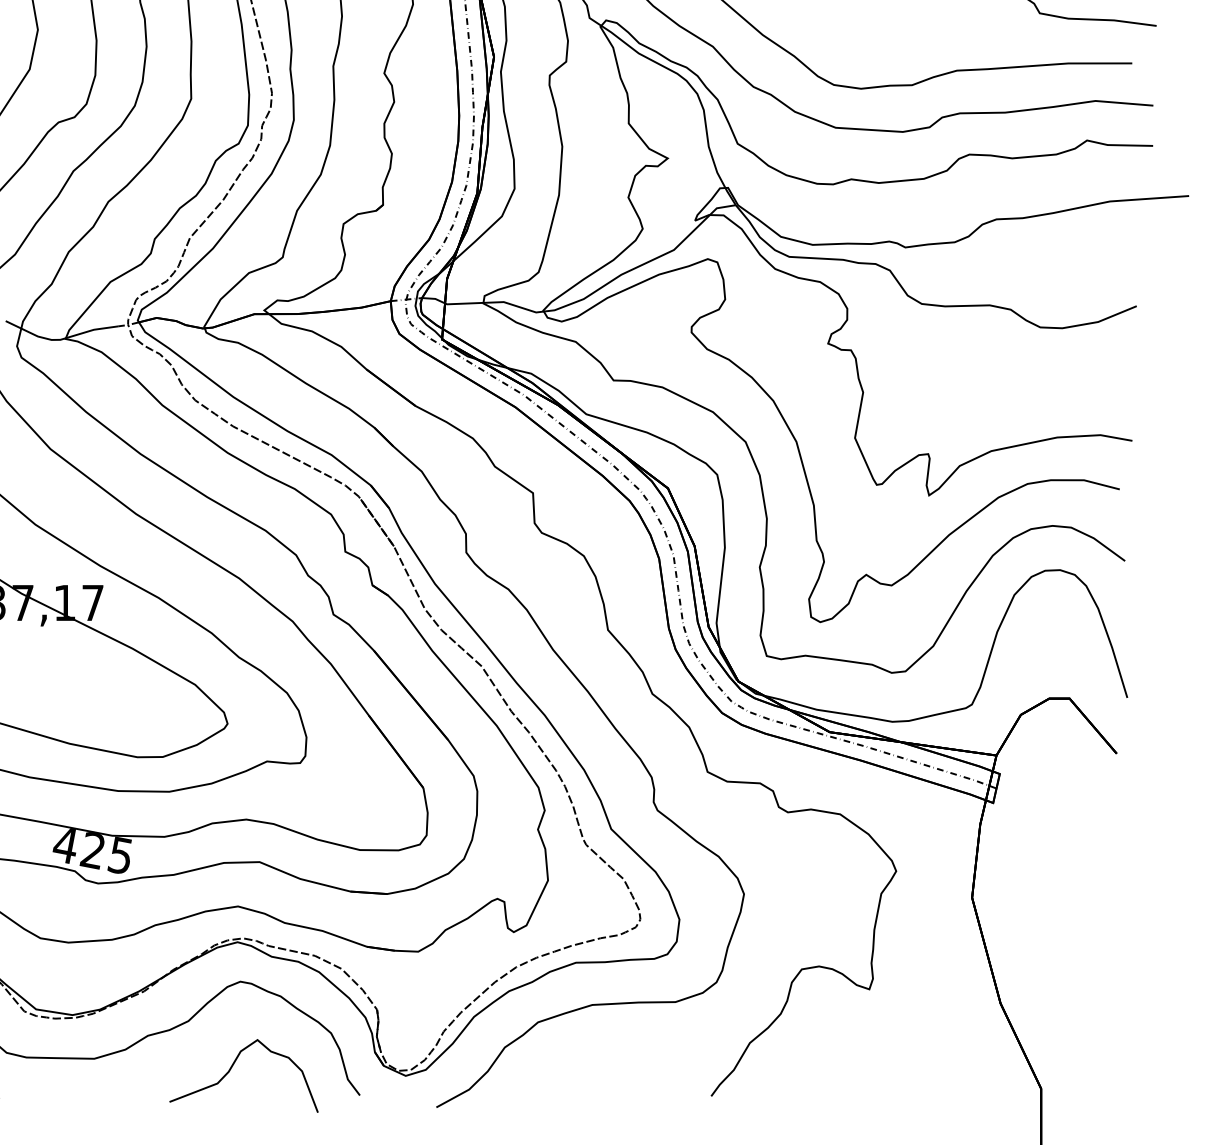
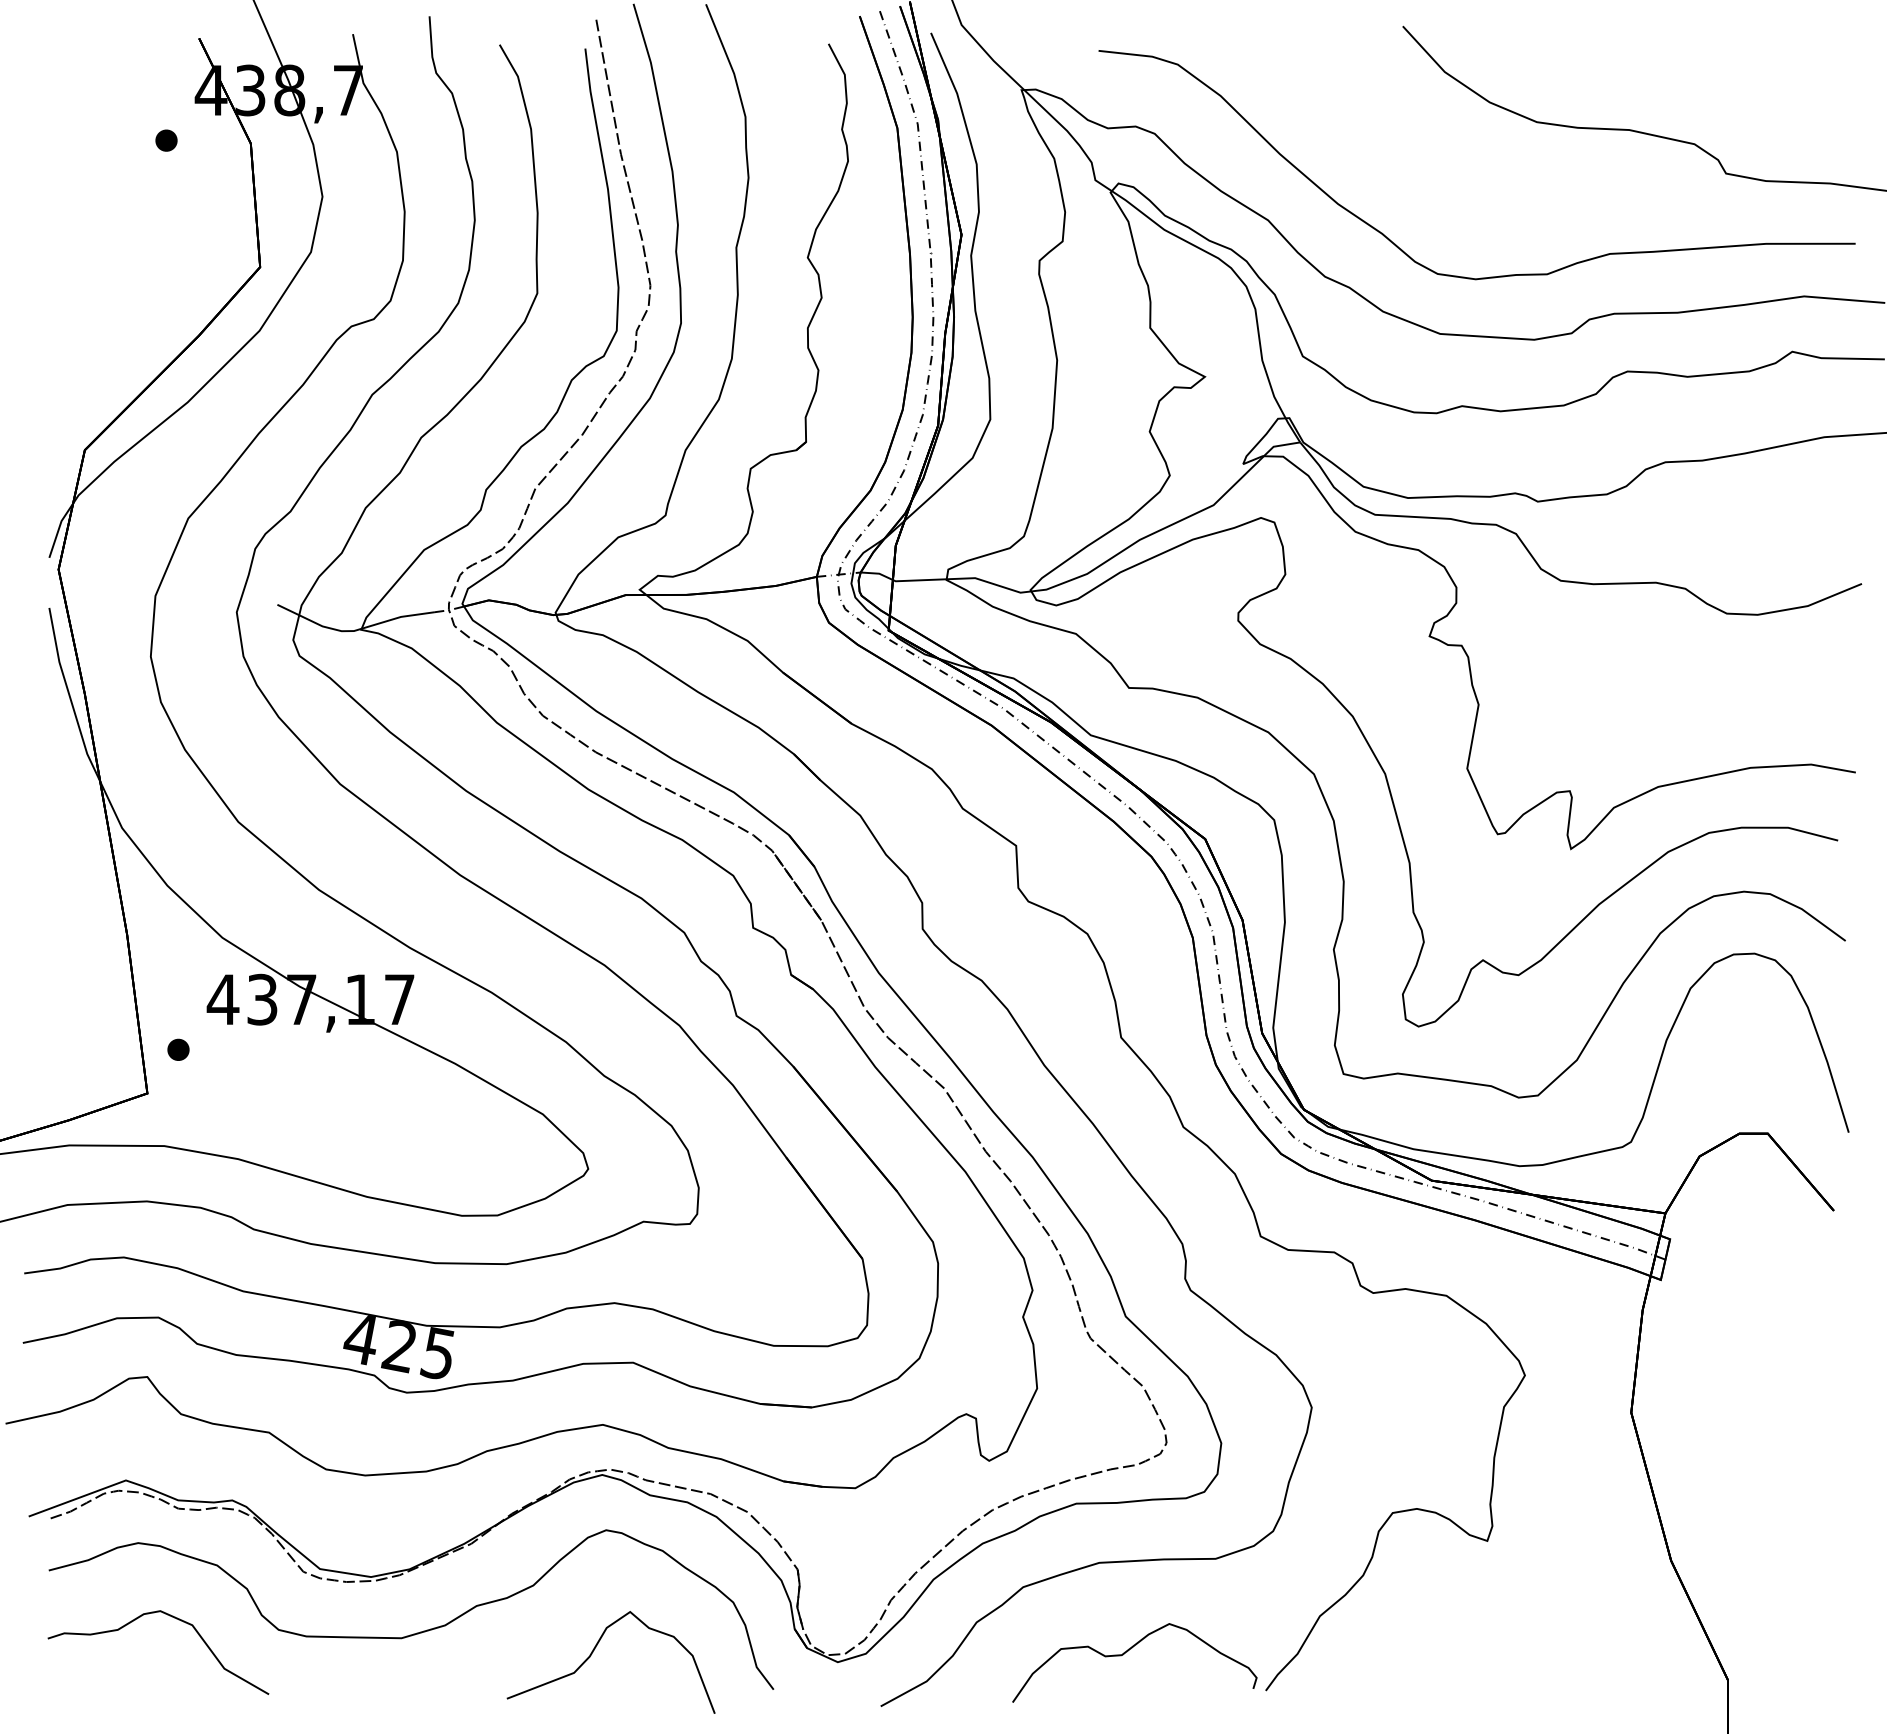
curve: (612, 1068) -> (1127, 1652), added

